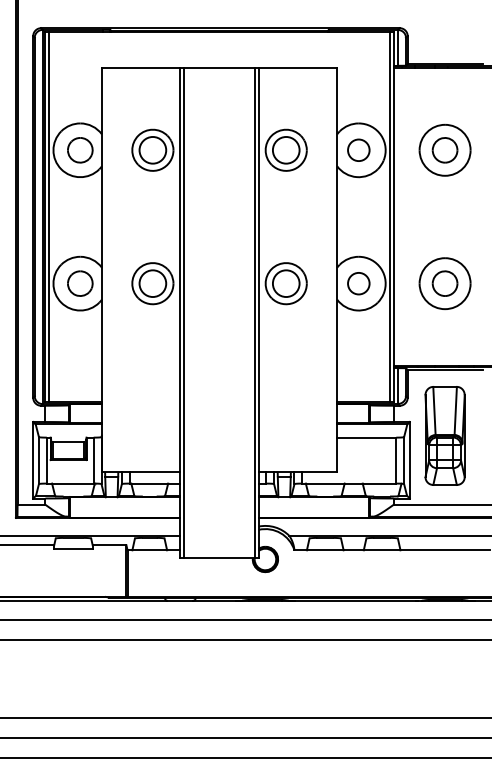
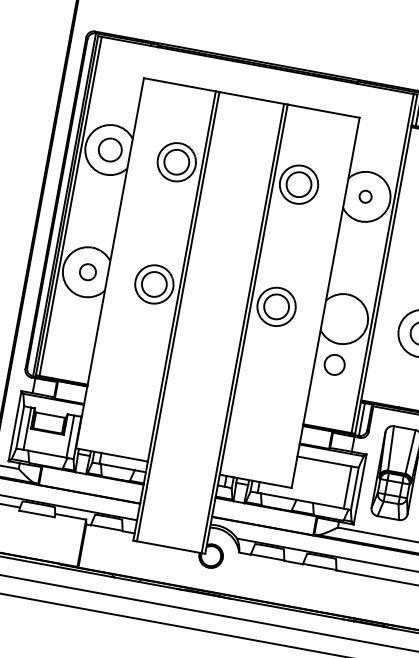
circle: (358, 149) -> (365, 196), size x0.6
part: (80, 283) -> (88, 272), size x0.7
circle: (358, 283) -> (334, 364), moved

